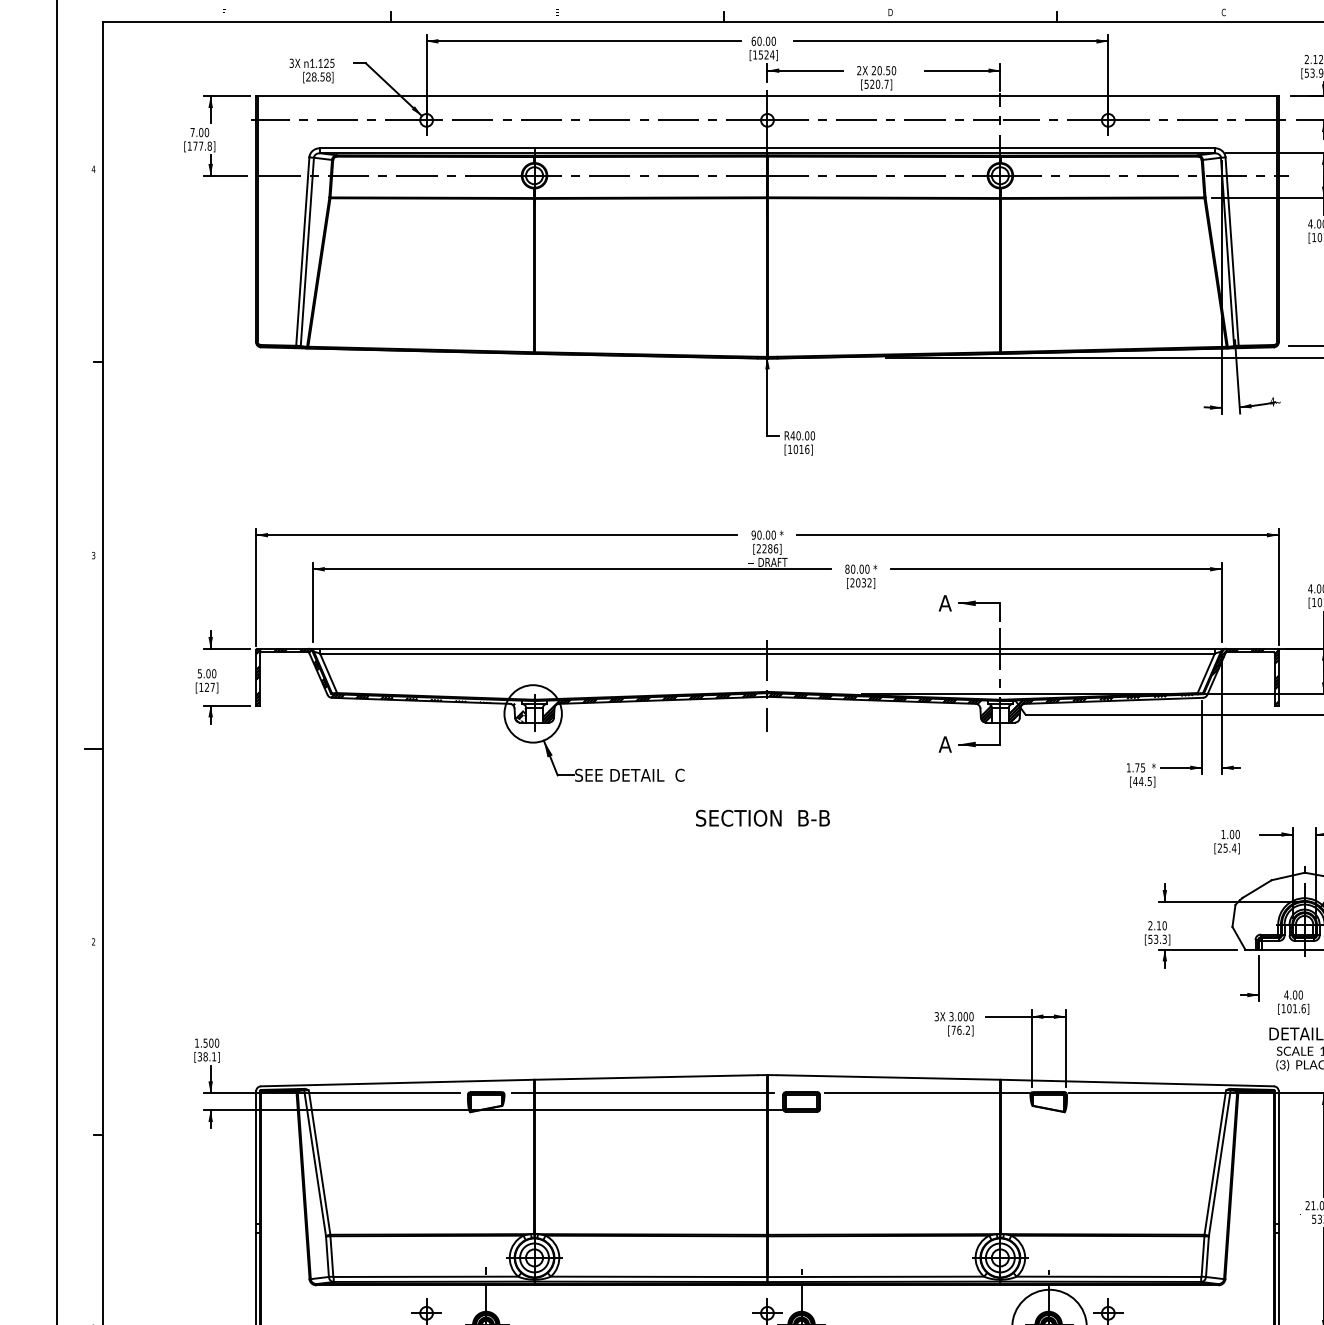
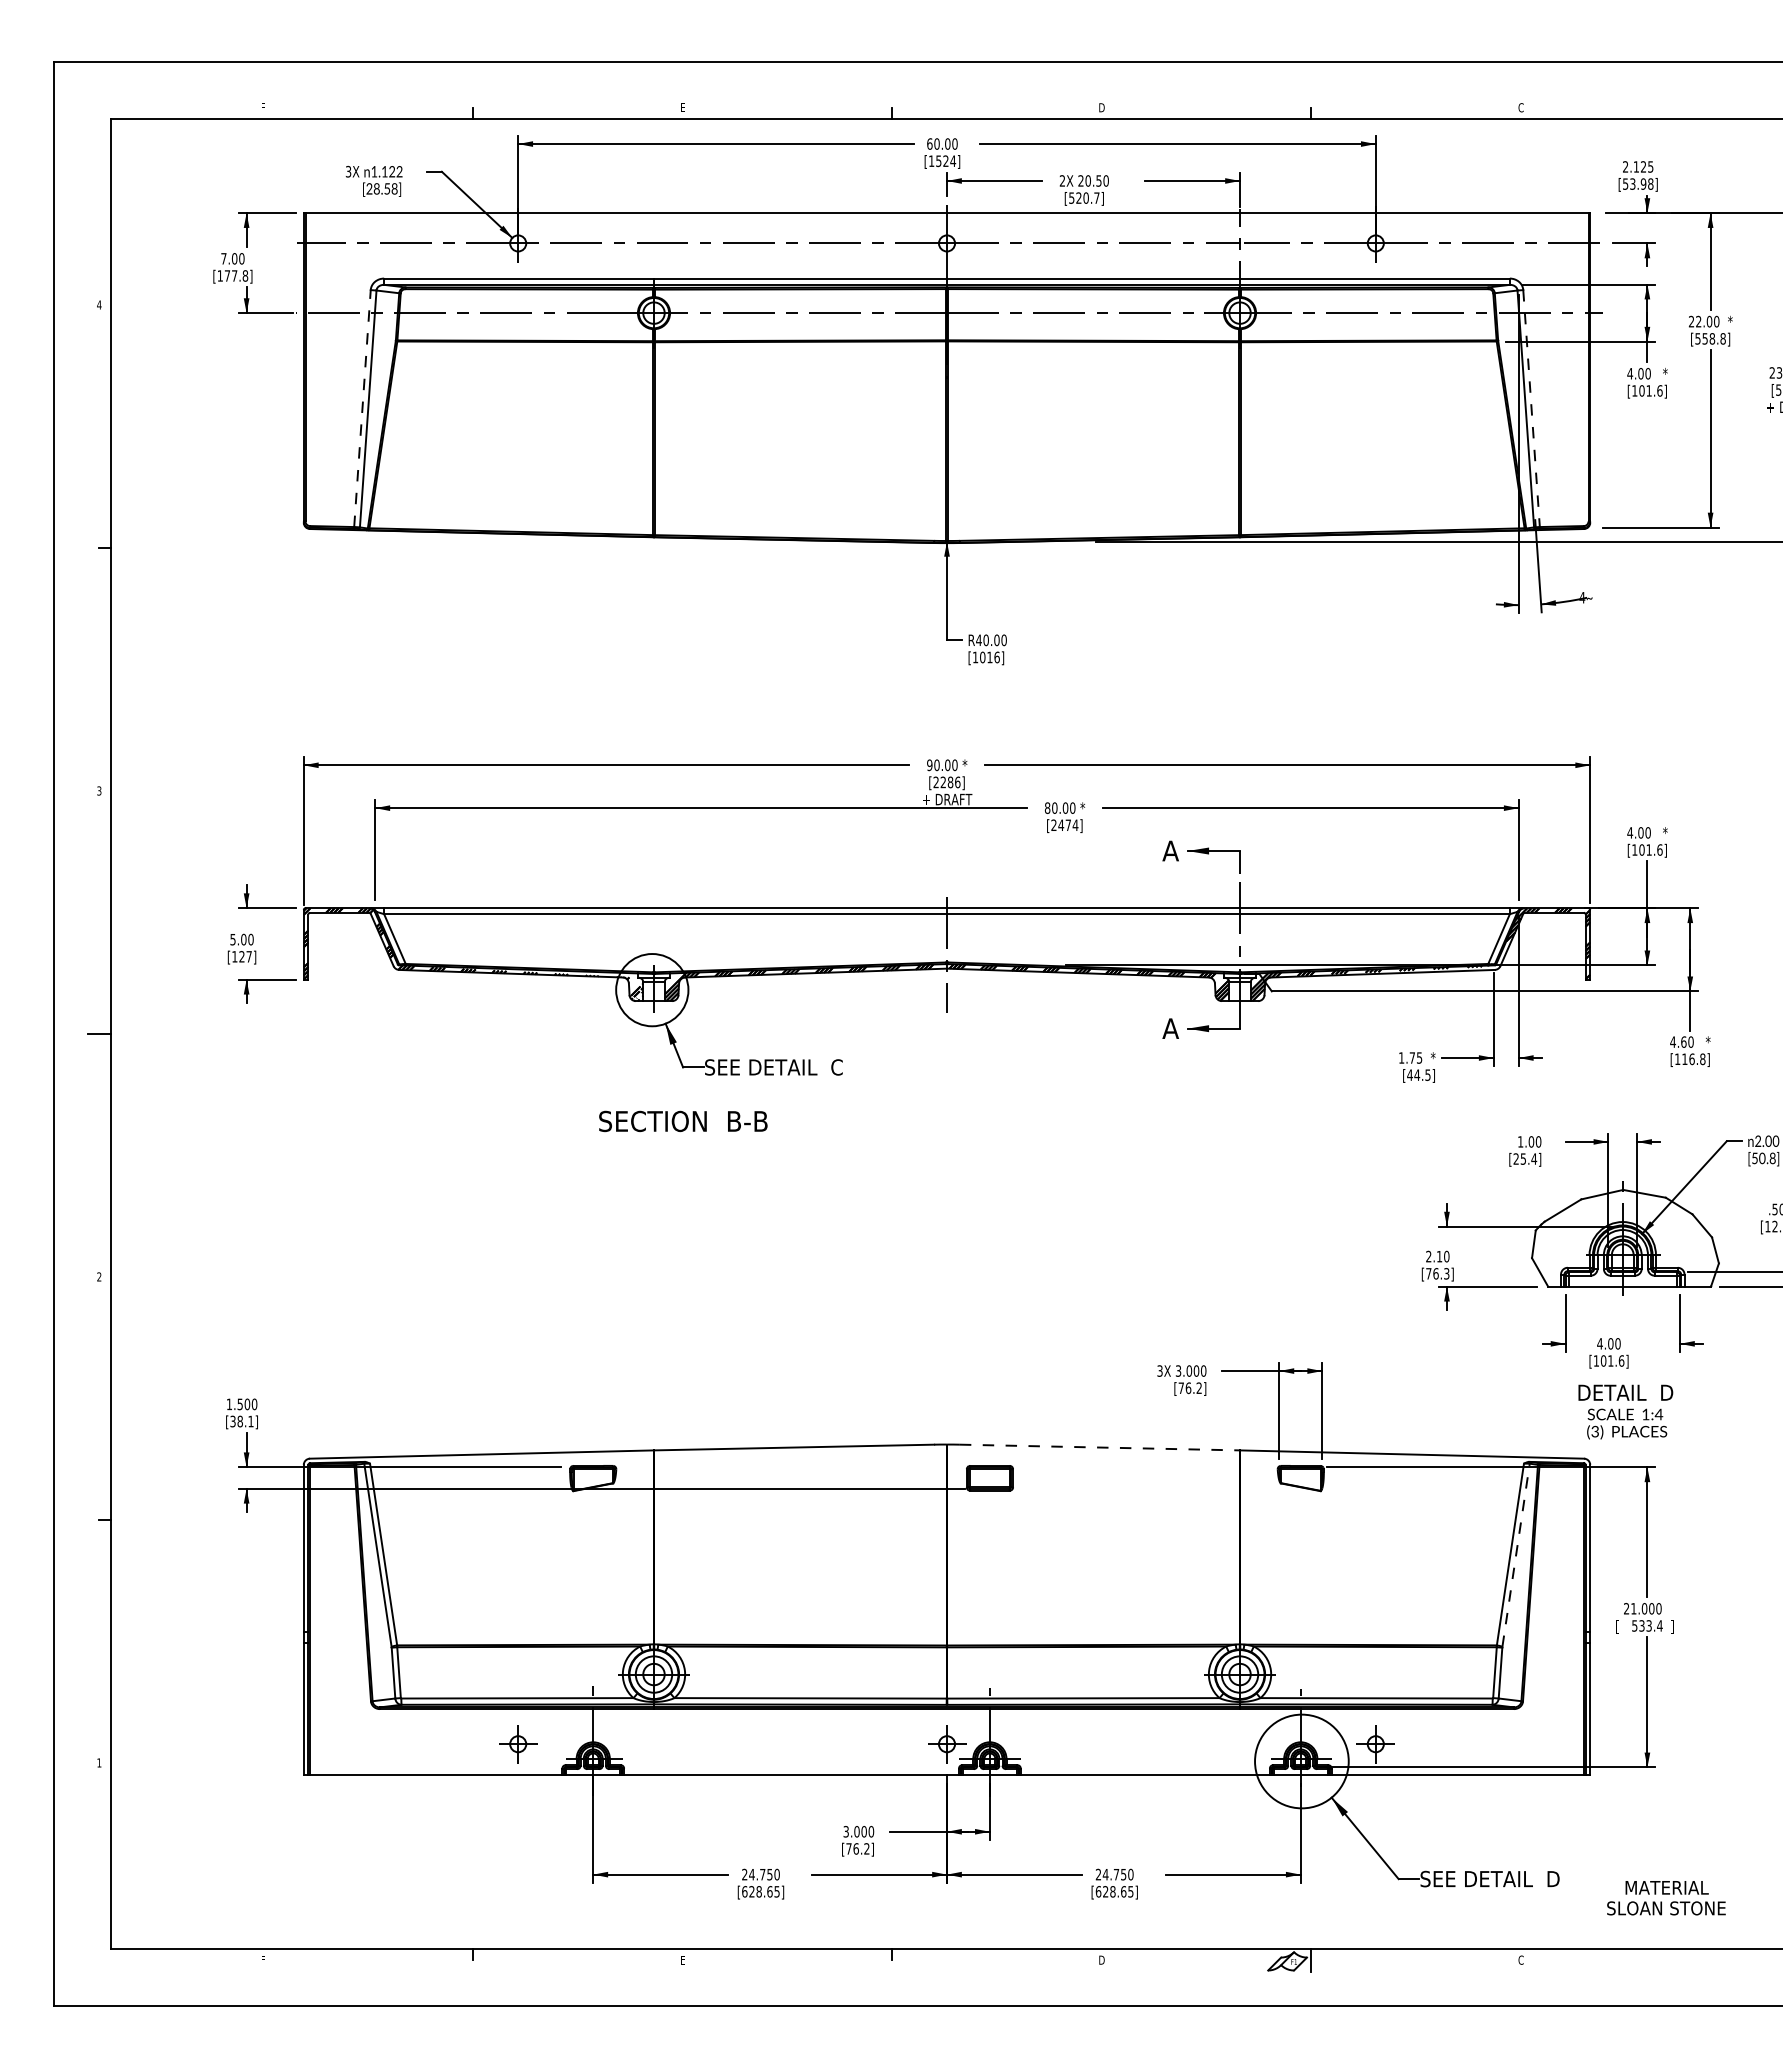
text: (332, 63) -> (399, 171), 1.125 -> 1.122
line: (302, 251) -> (362, 408), solid -> dashed
line: (1232, 251) -> (1531, 408), solid -> dashed
text: (864, 583) -> (1068, 825), [2032] -> [2474]
text: (763, 818) -> (683, 1121), moved
text: (1153, 939) -> (1432, 1273), [53.3] -> [76.3]
line: (888, 1077) -> (1099, 1447), solid -> dashed
line: (643, 1093) -> (790, 1467), removed
line: (926, 1093) -> (1147, 1467), removed
line: (1220, 1163) -> (1516, 1555), solid -> dashed

